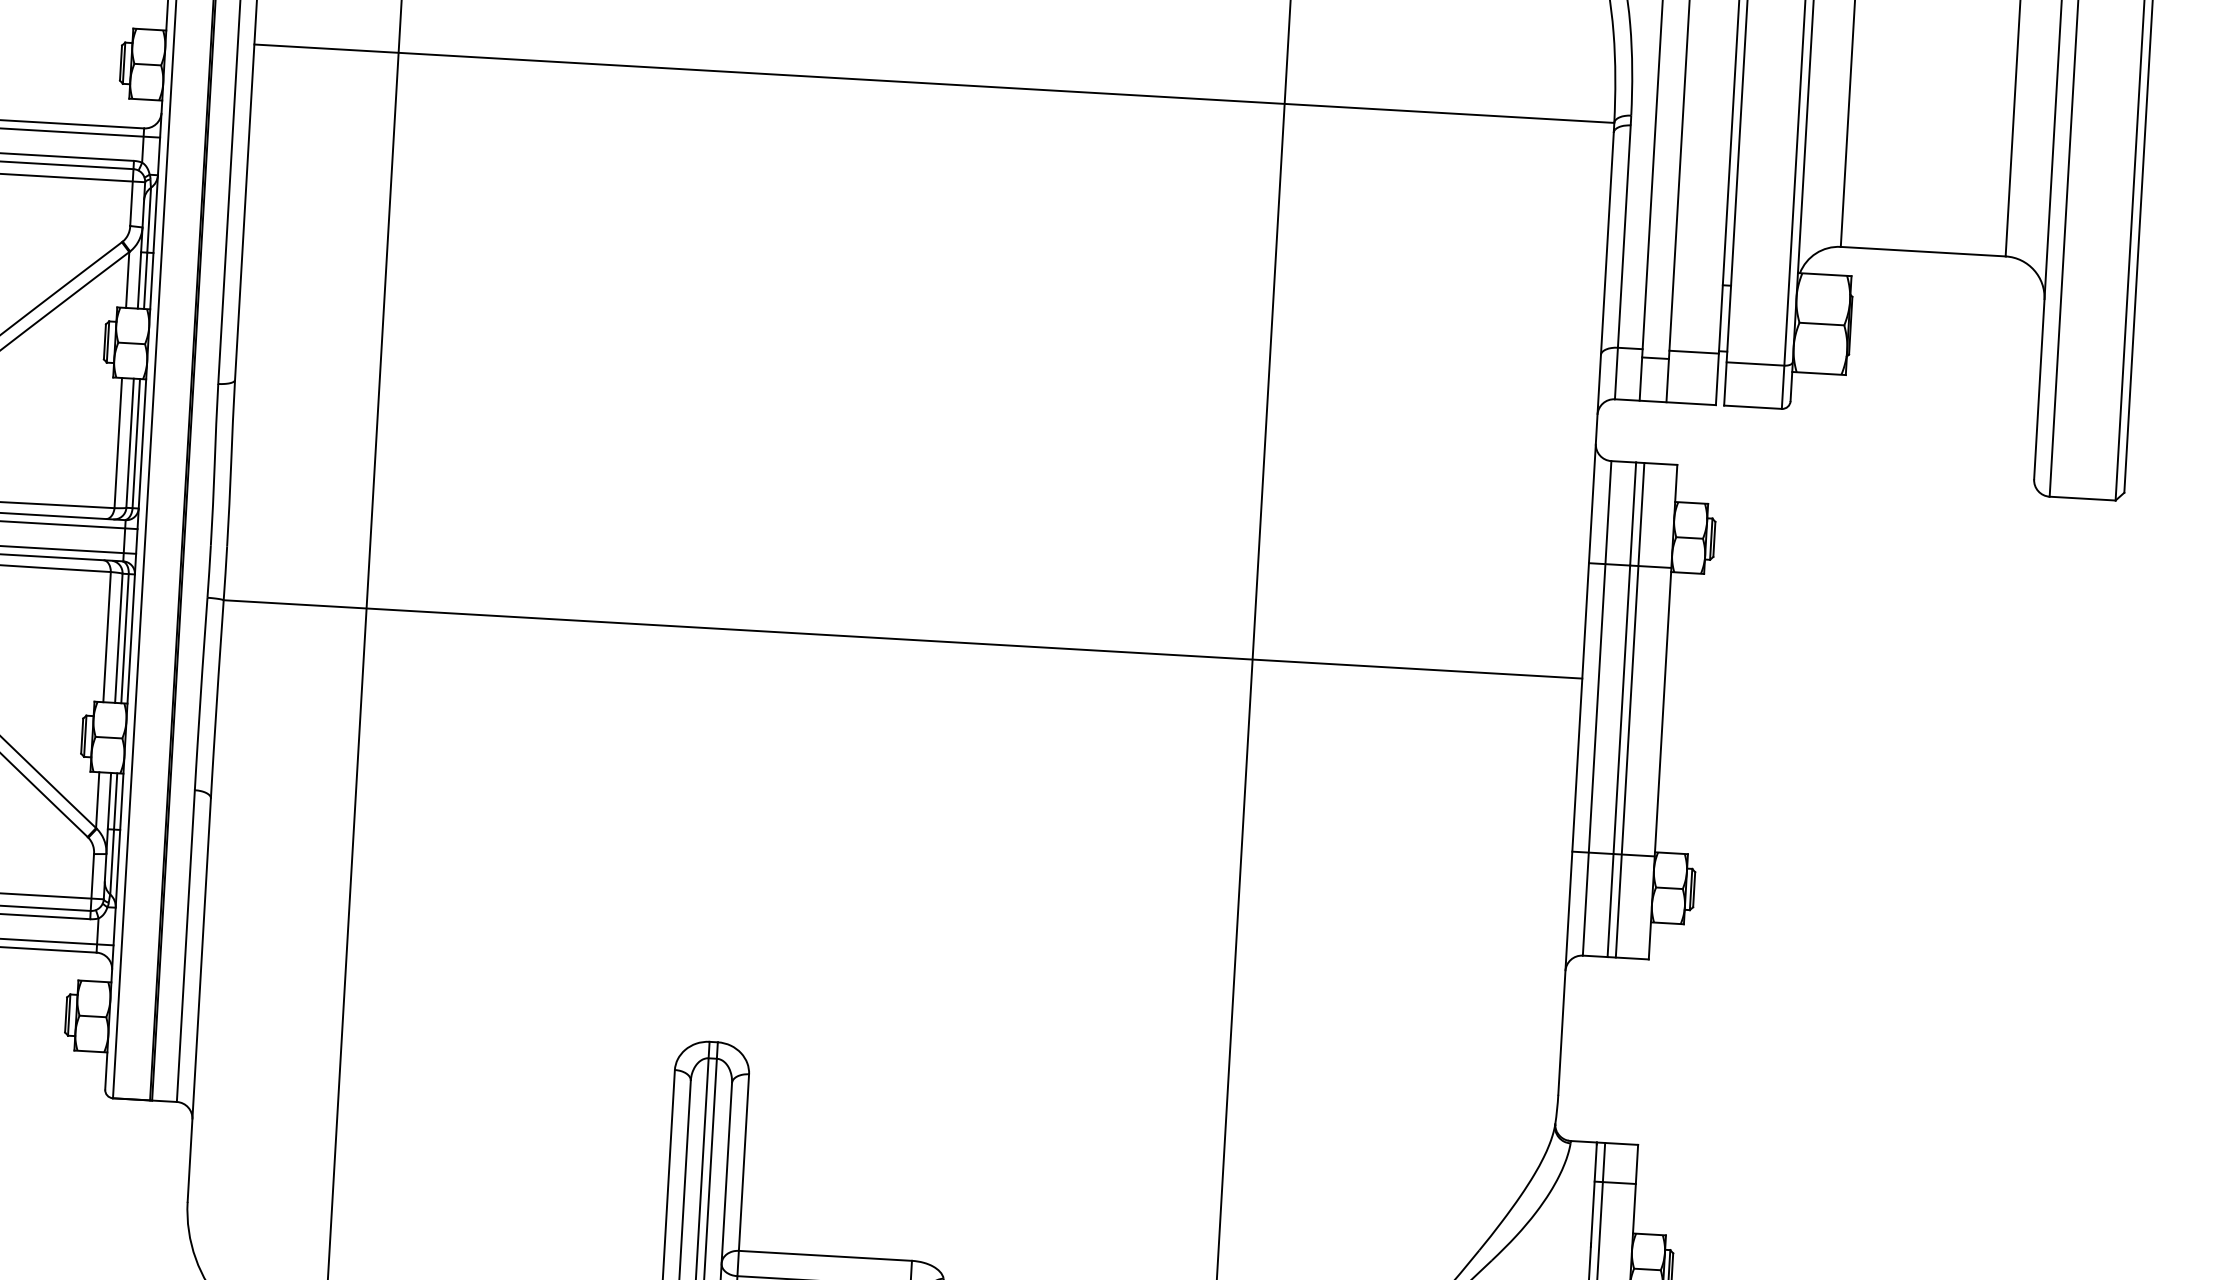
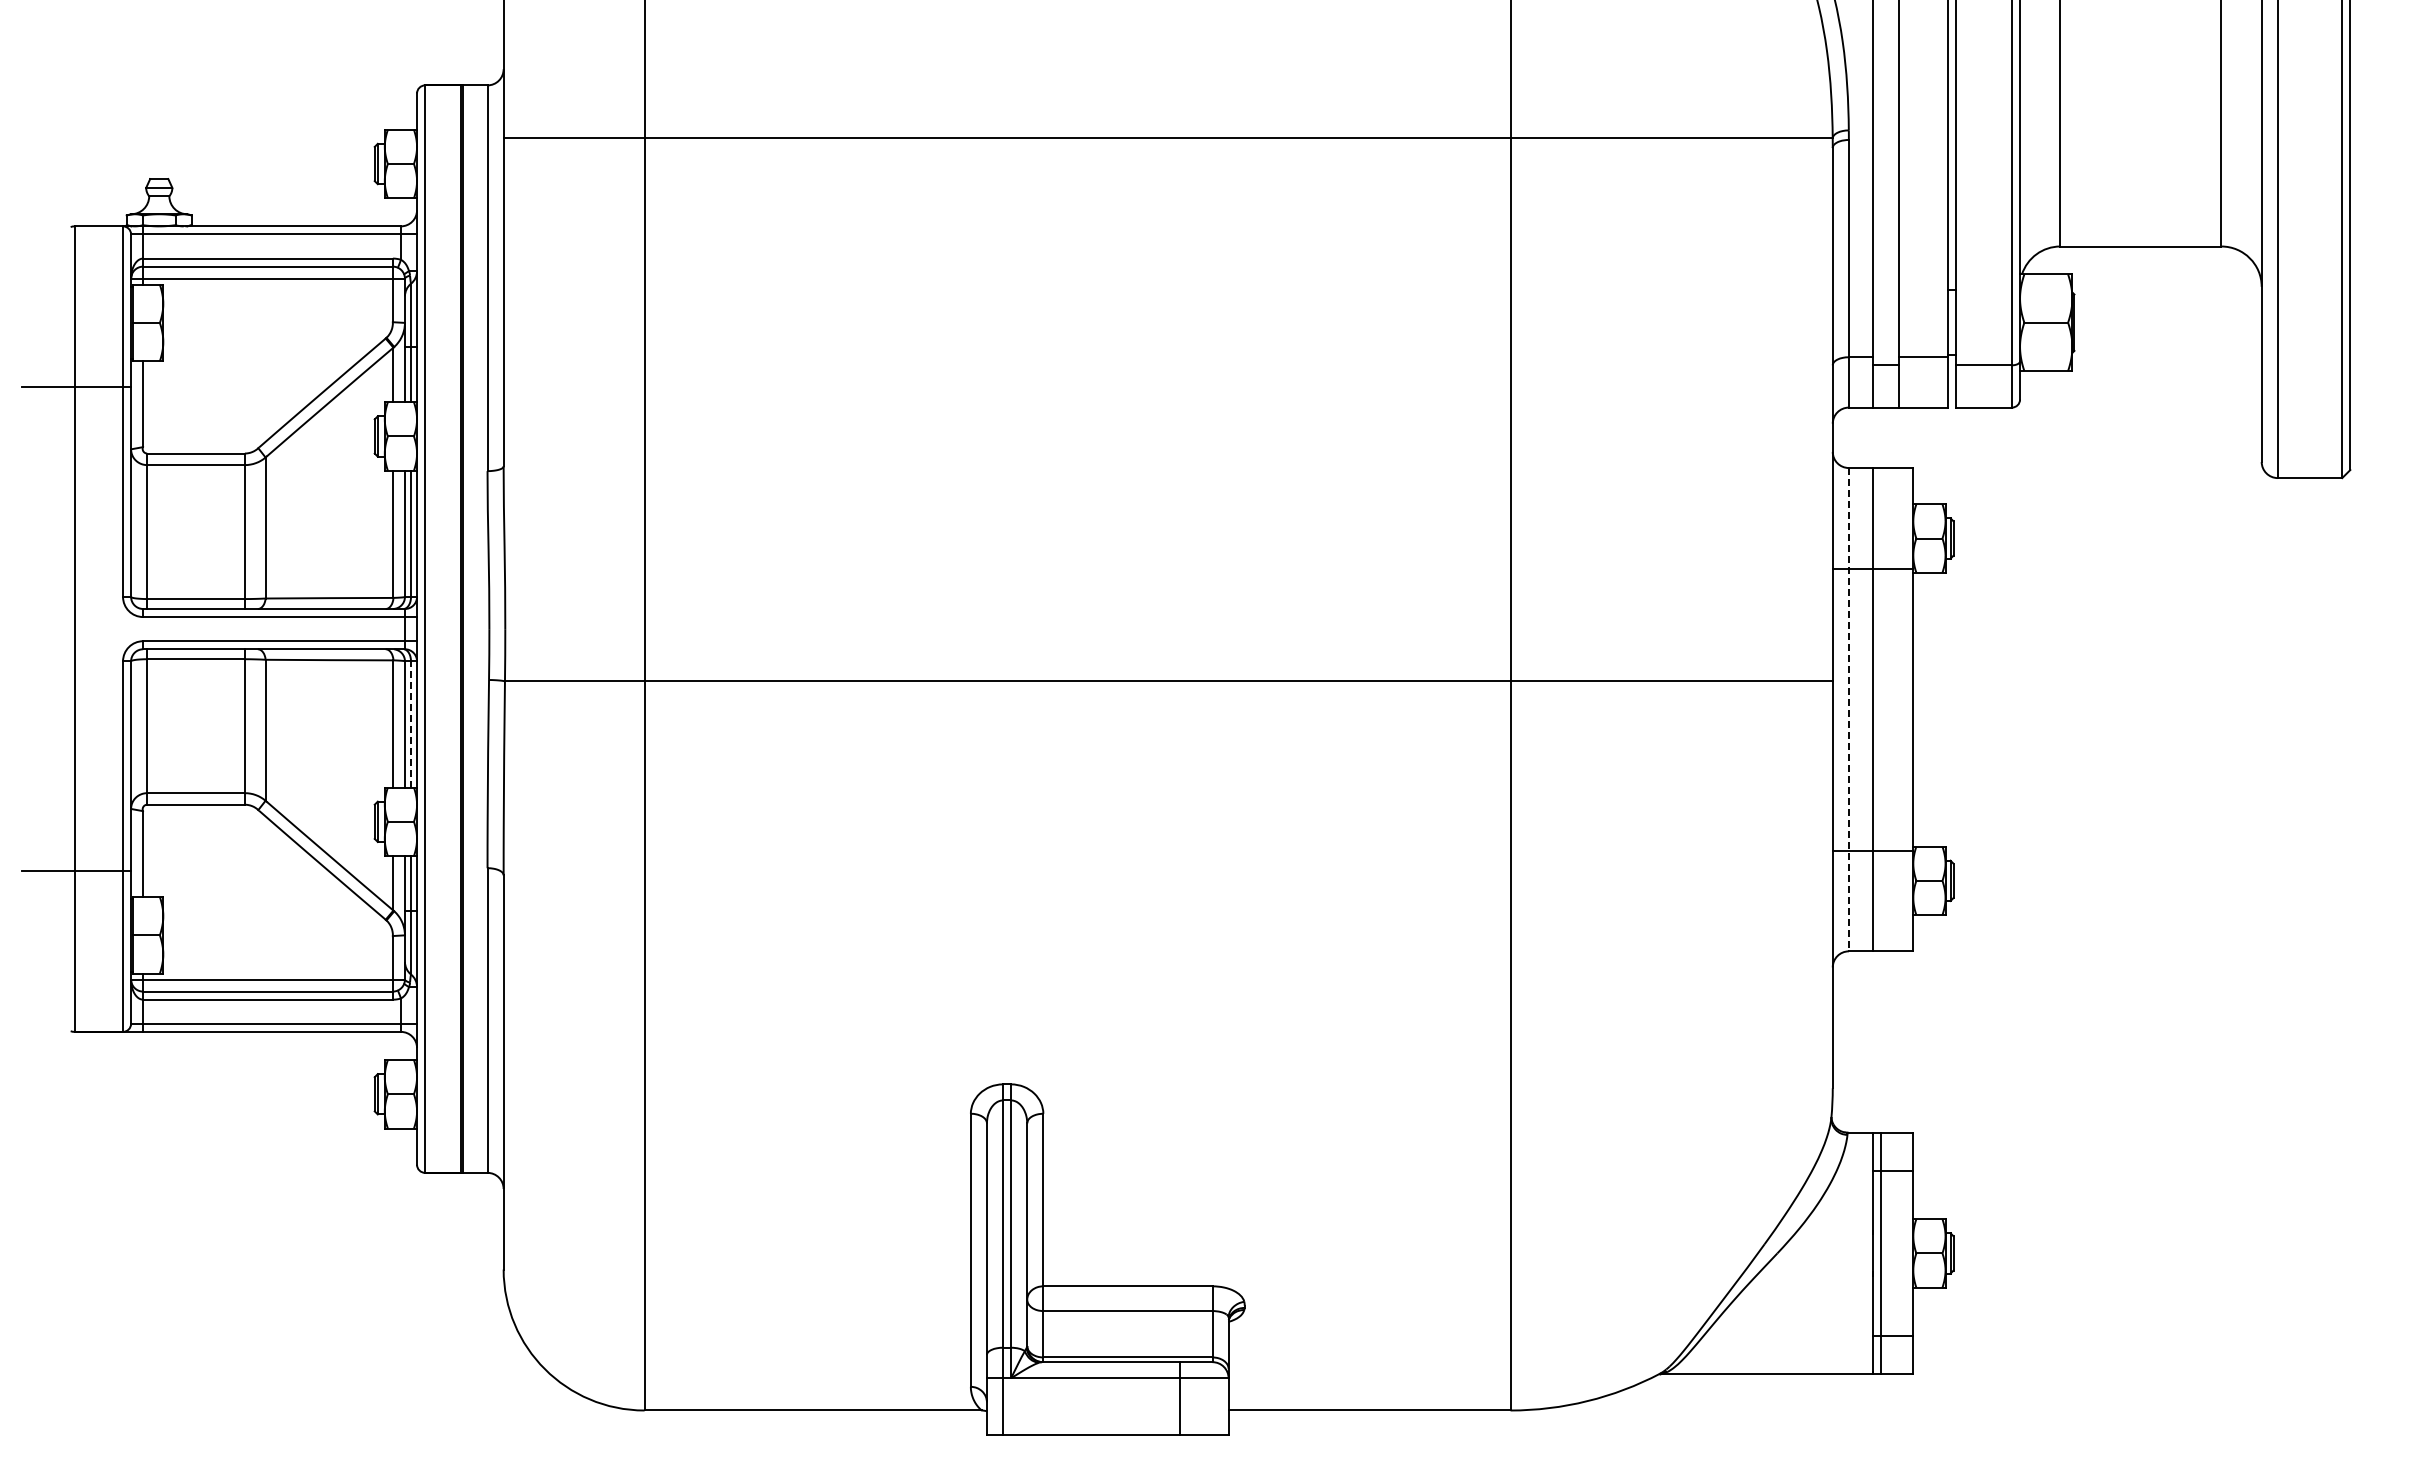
line: (125, 637) -> (411, 723), solid -> dashed
line: (1596, 708) -> (1848, 709), solid -> dashed
line: (1630, 710) -> (1881, 709), removed

